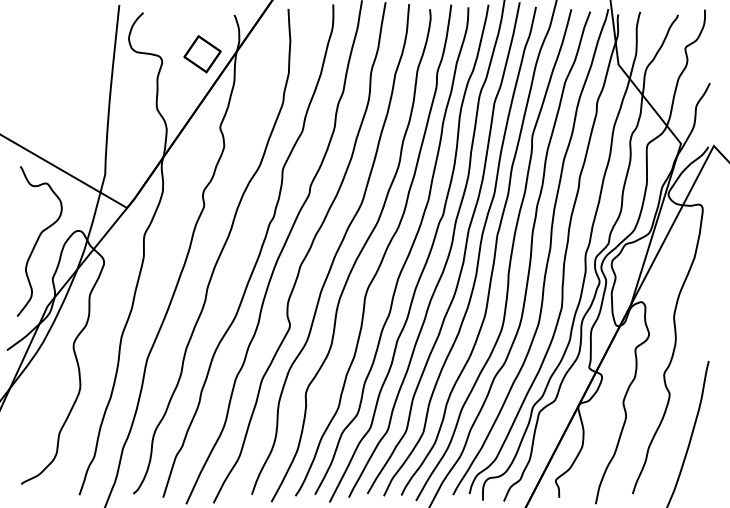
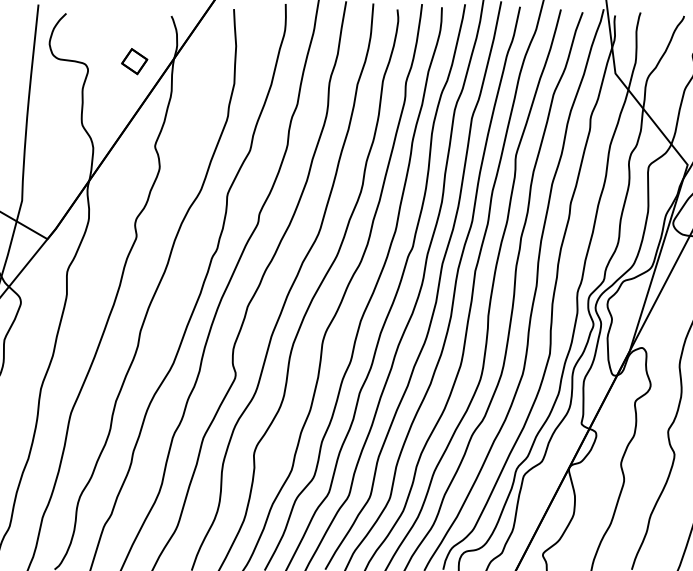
part: (202, 54) -> (134, 61), size x0.6

